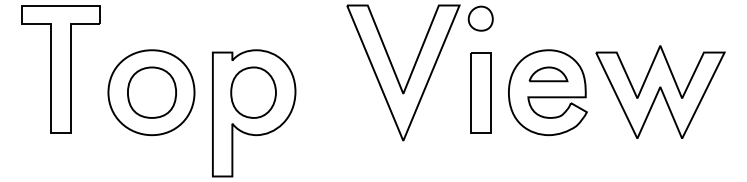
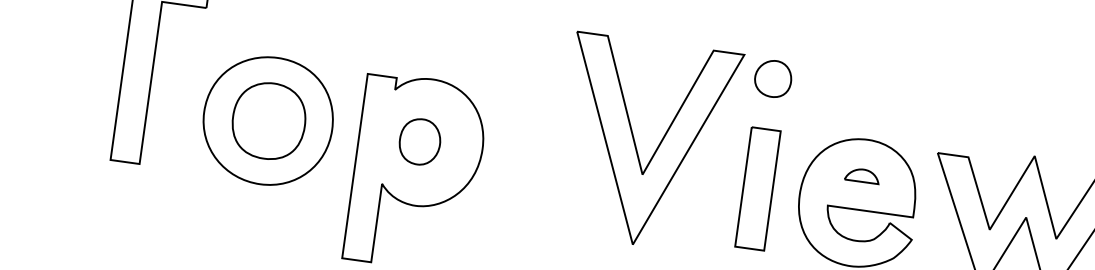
part: (548, 74) -> (862, 175), size x0.6
part: (253, 92) -> (419, 141), size x0.6

